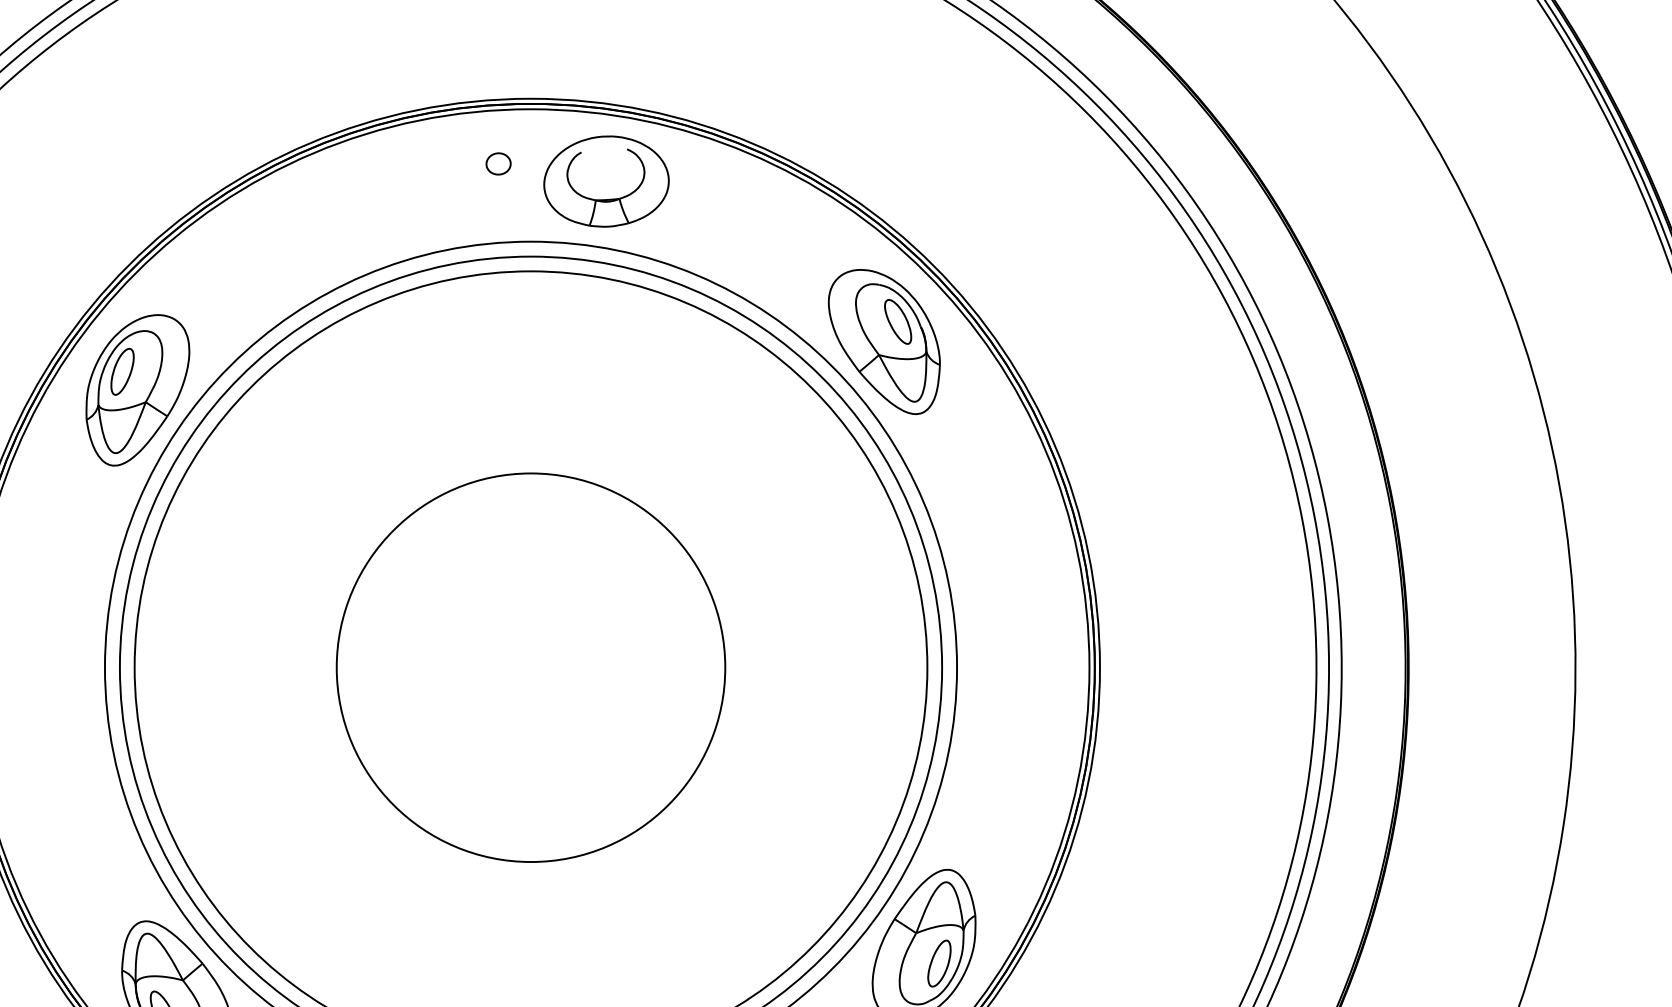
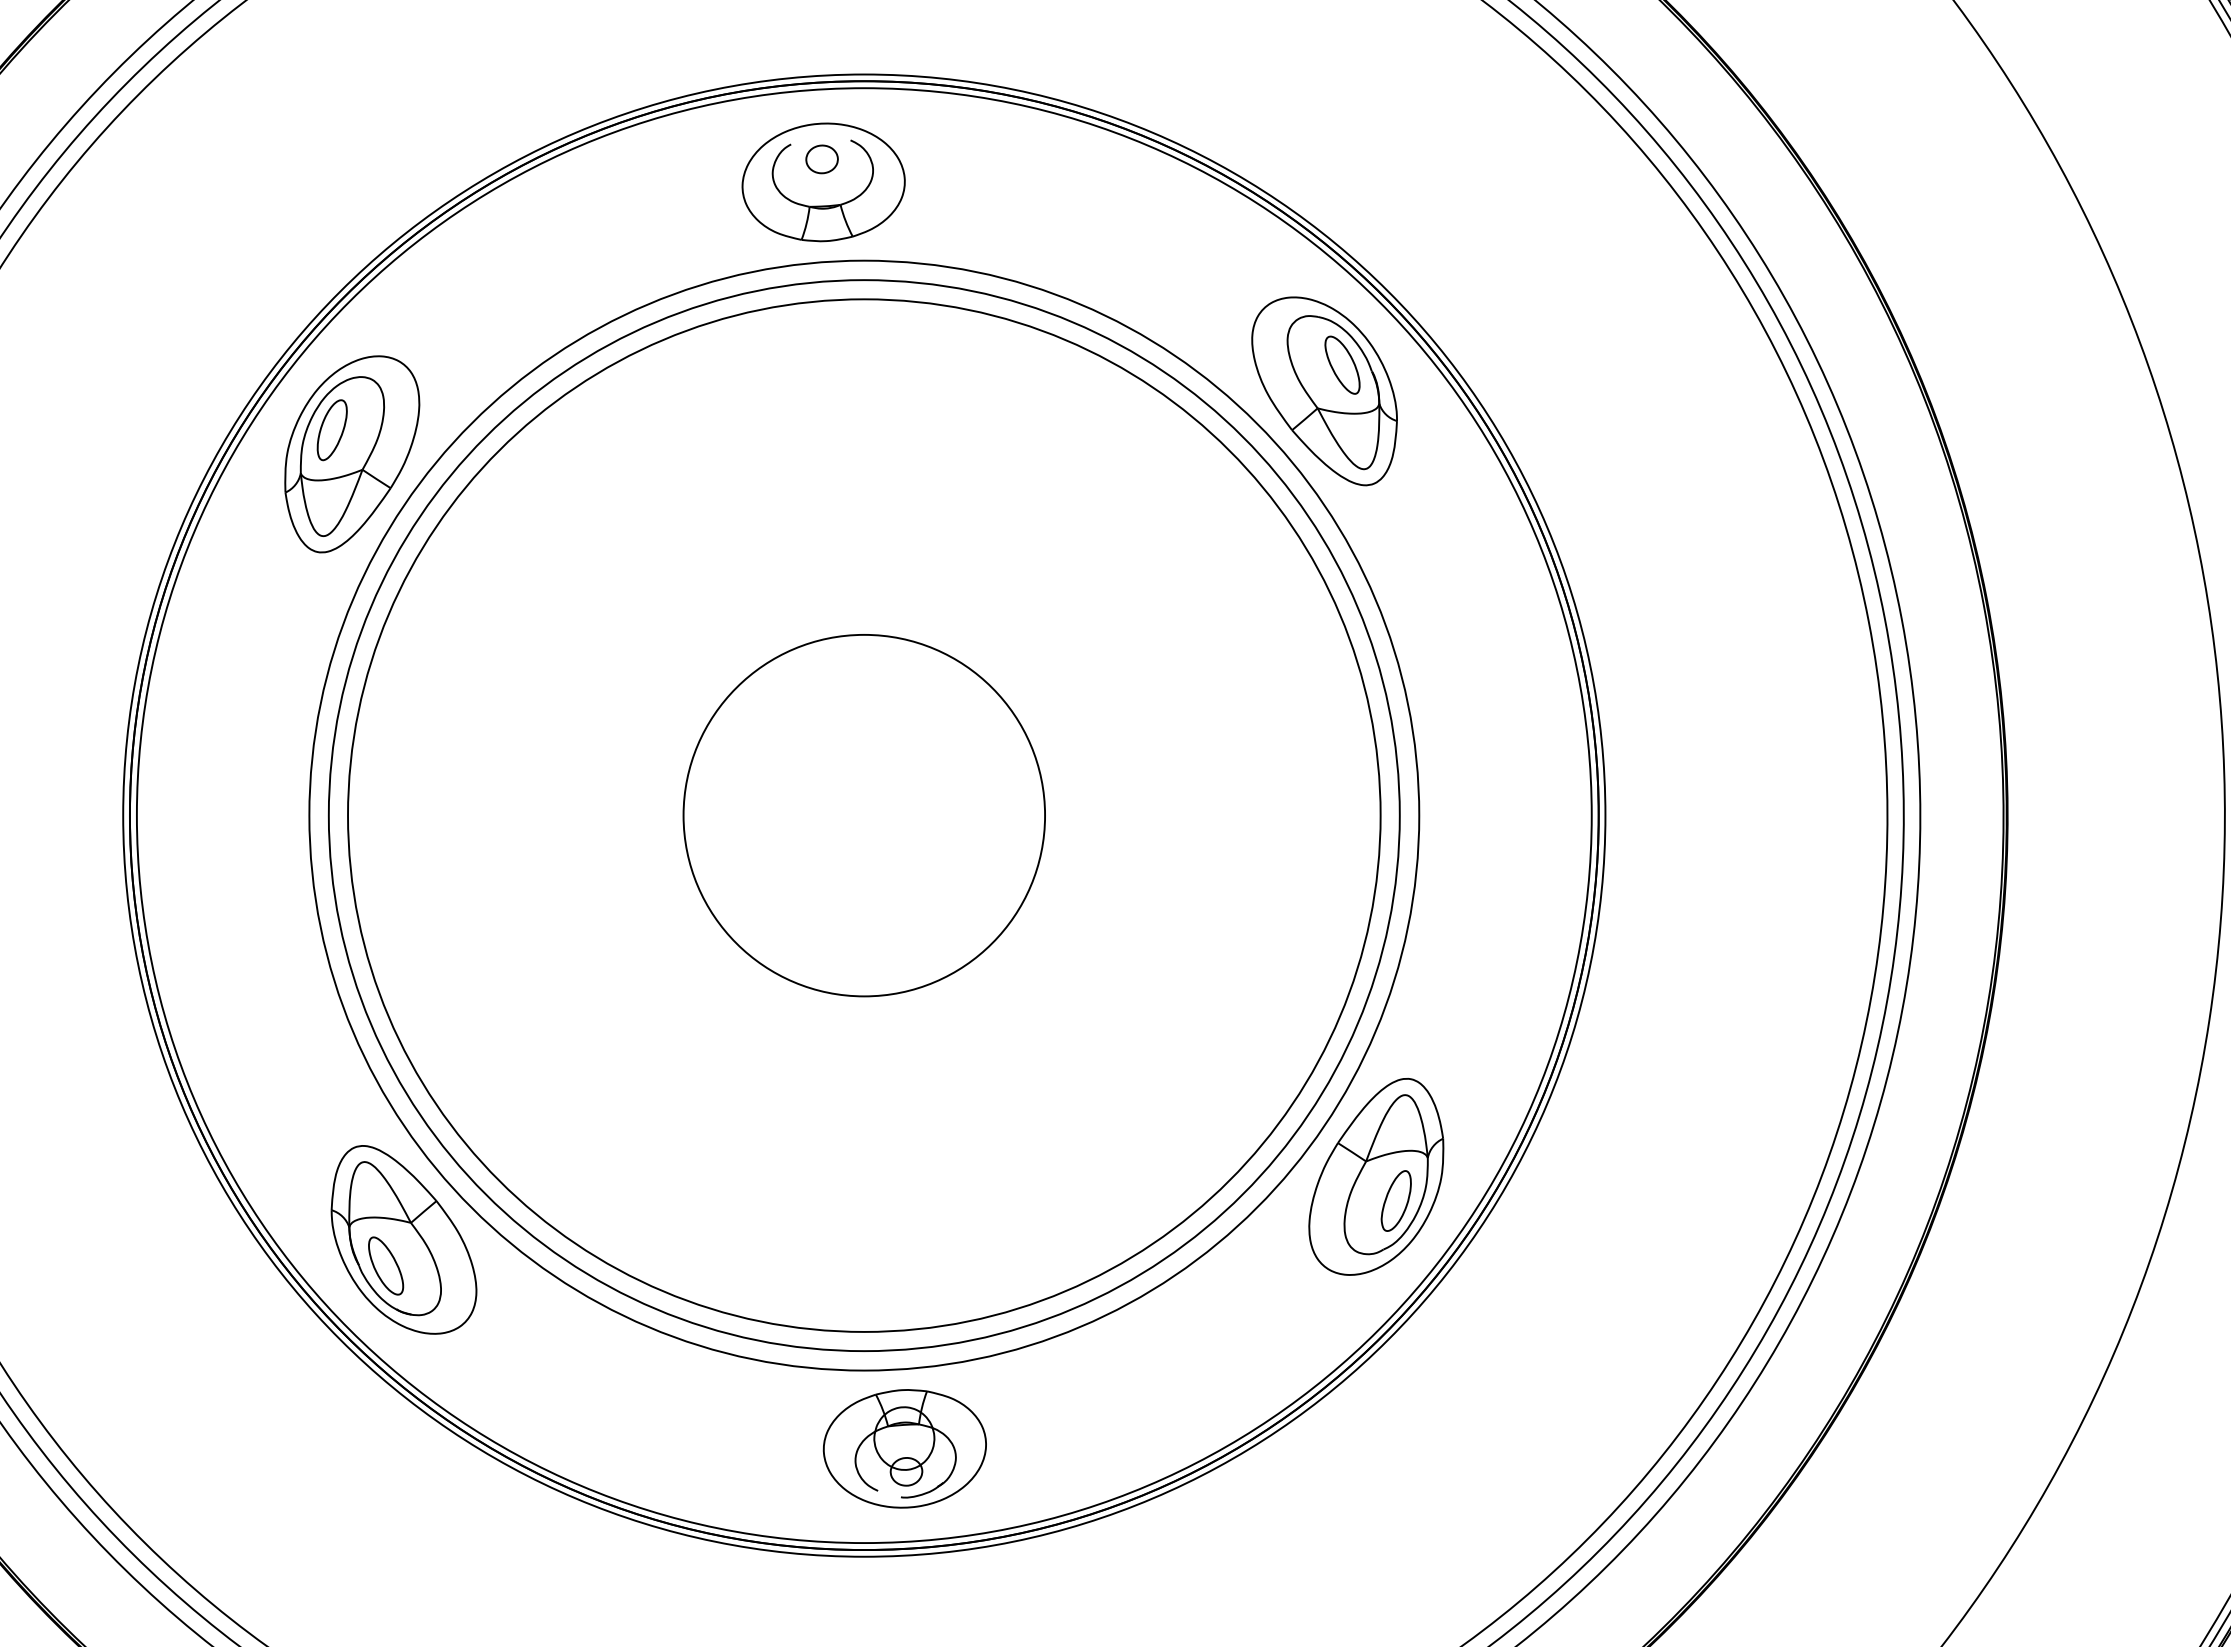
part: (606, 181) -> (823, 182), moved
circle: (531, 667) -> (864, 815), size x0.71

